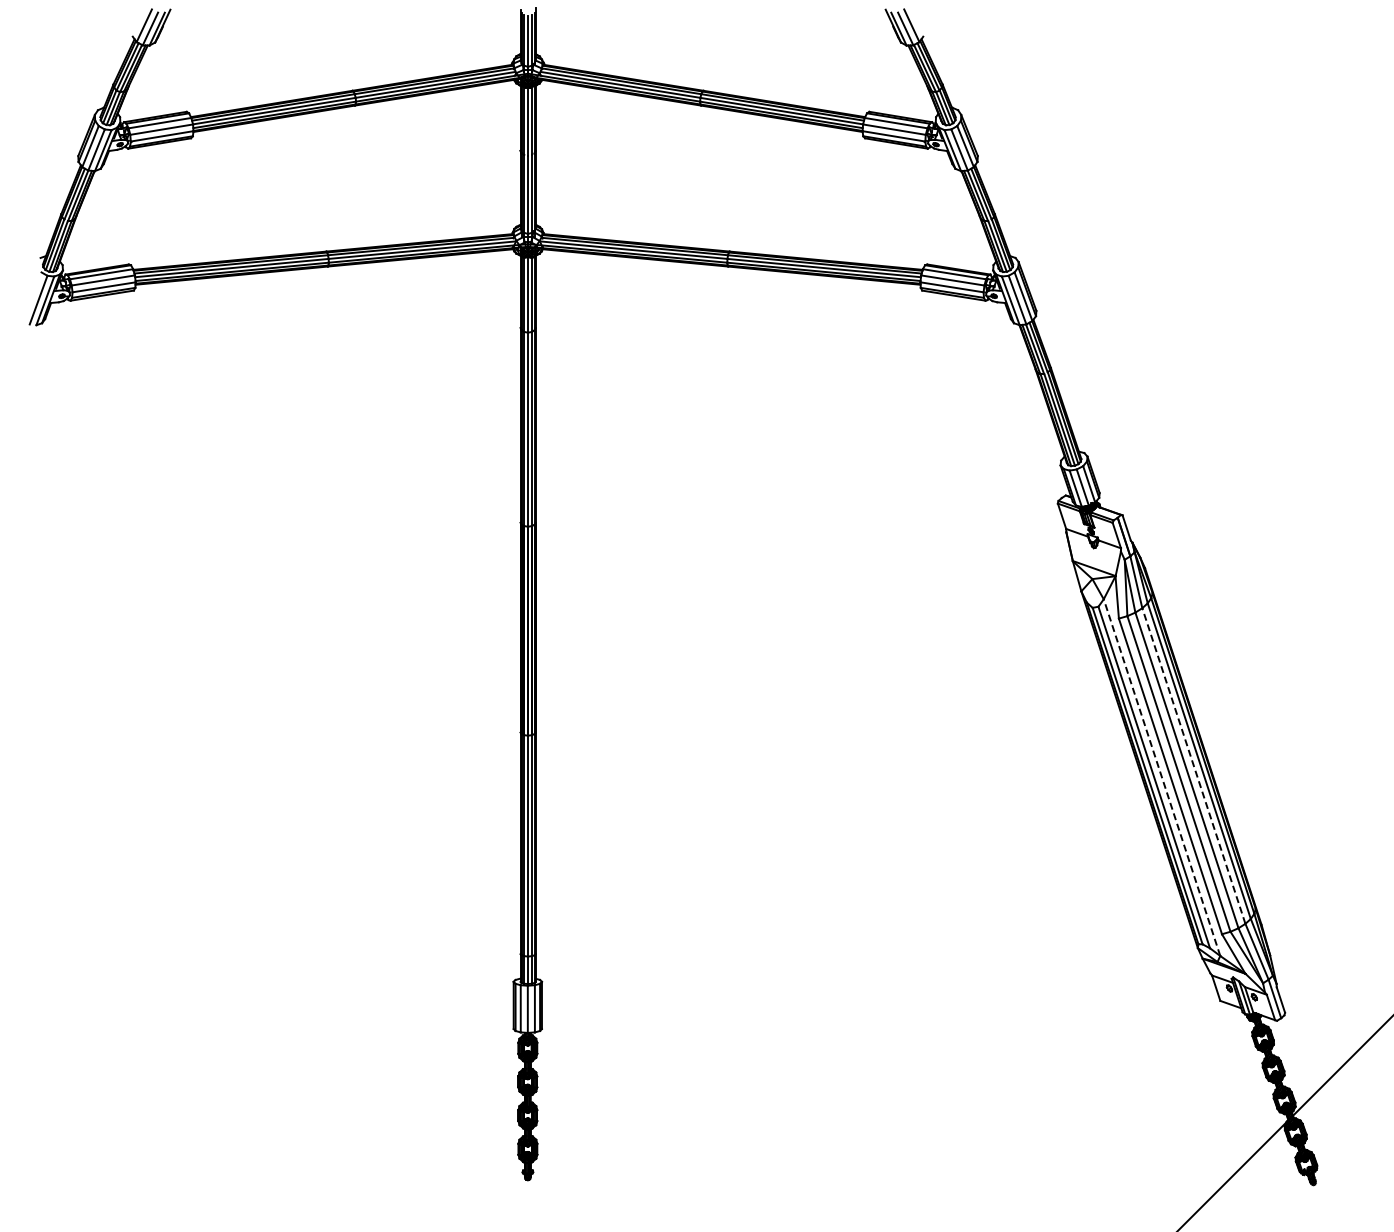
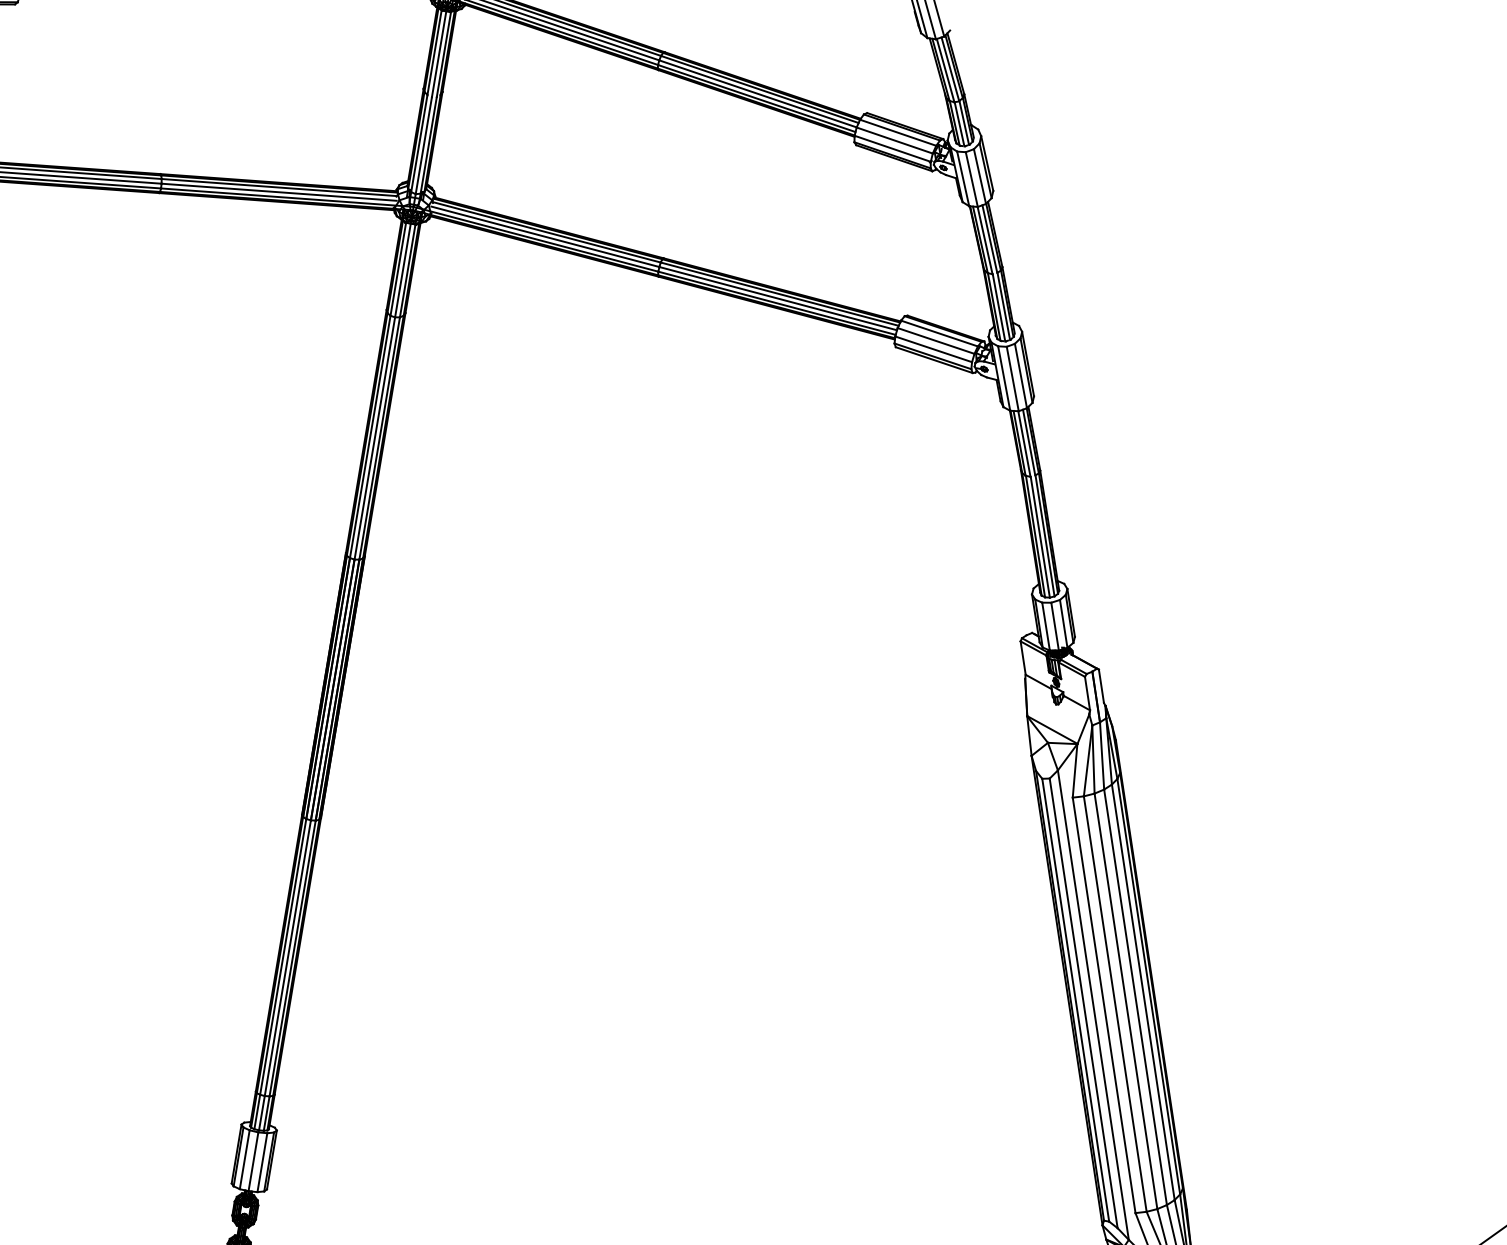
line: (1193, 765) -> (1135, 996), dashed -> solid
line: (1162, 777) -> (1093, 1005), dashed -> solid

